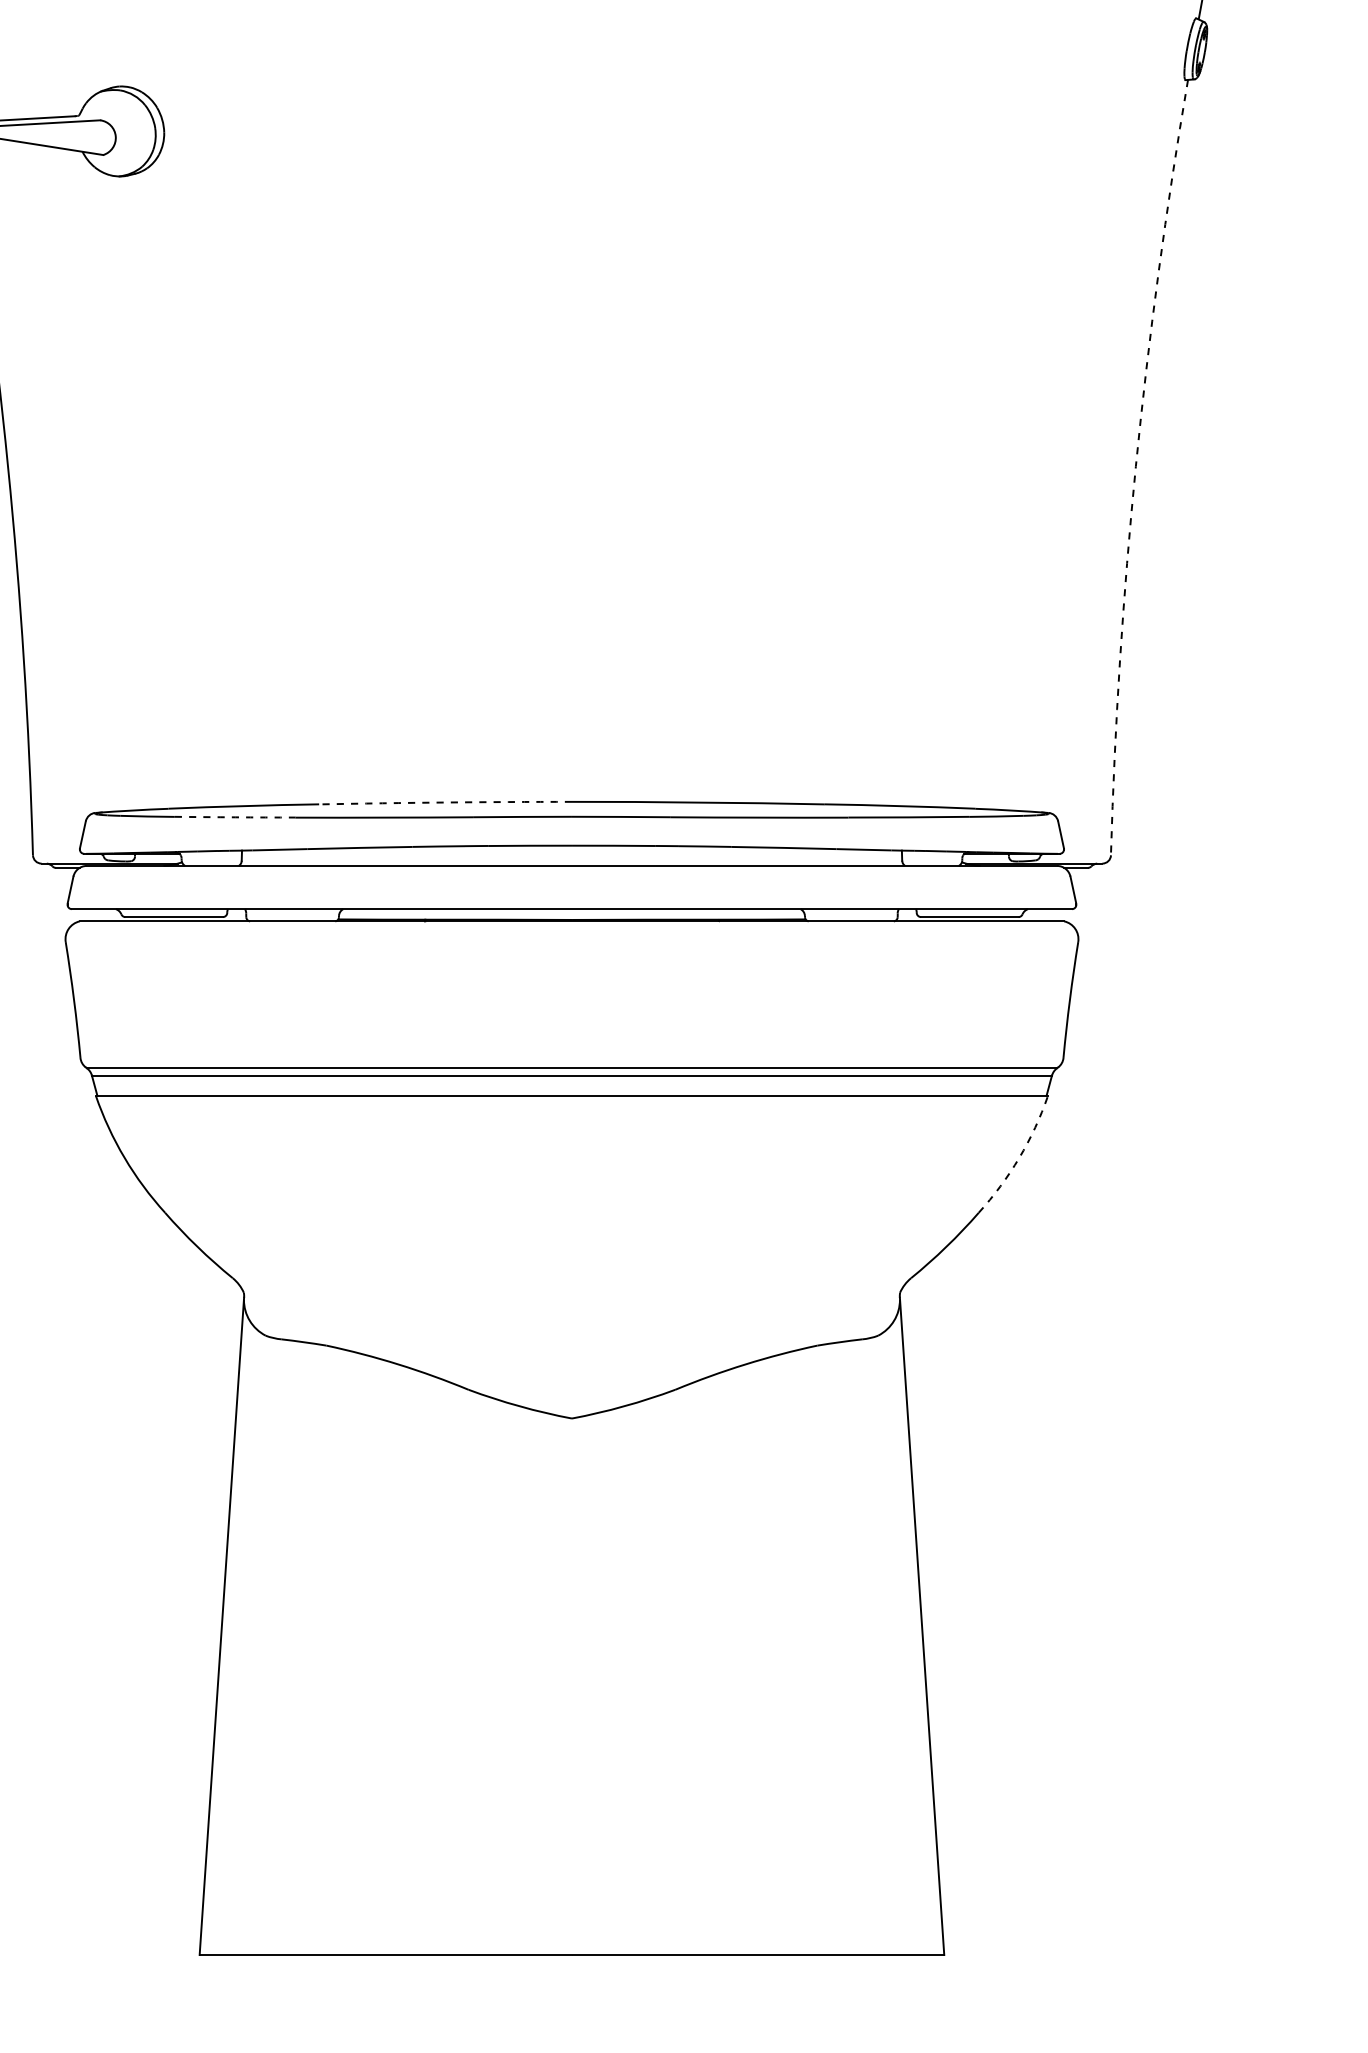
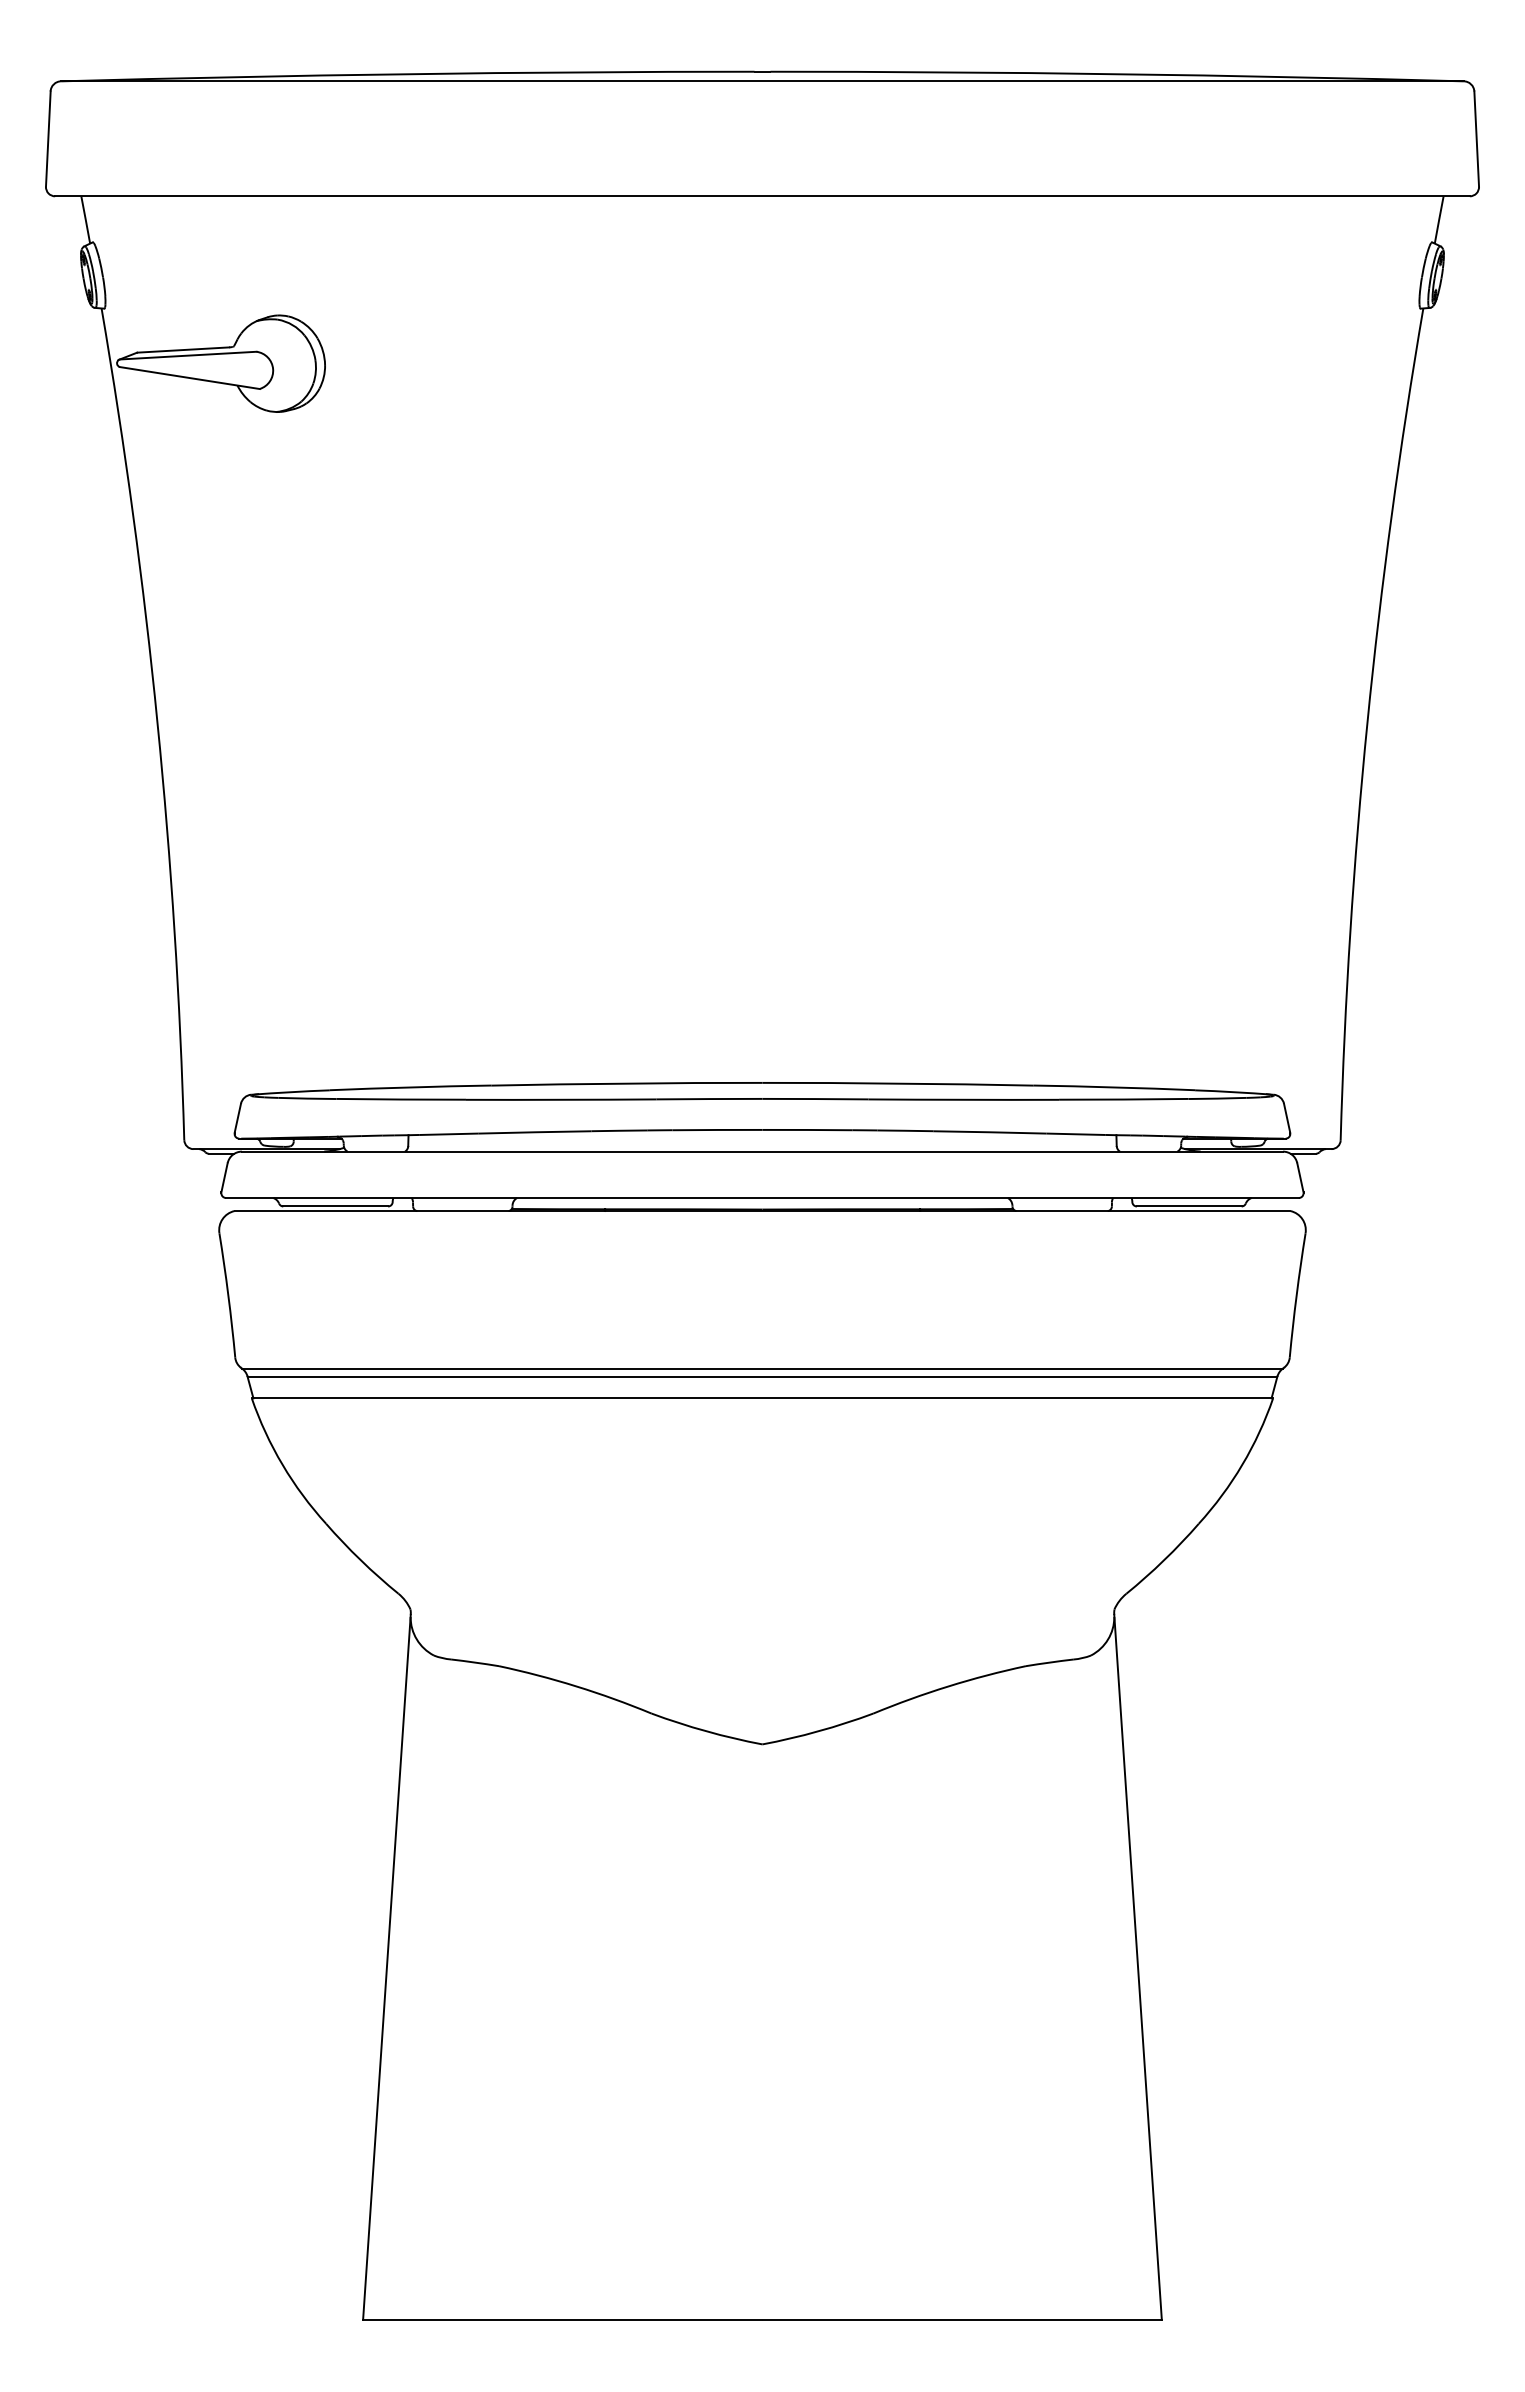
arc: (1135, 465) -> (1367, 722), dashed -> solid
arc: (445, 802) -> (626, 1083), dashed -> solid
arc: (235, 817) -> (401, 1099), dashed -> solid
arc: (1019, 1157) -> (1242, 1464), dashed -> solid

